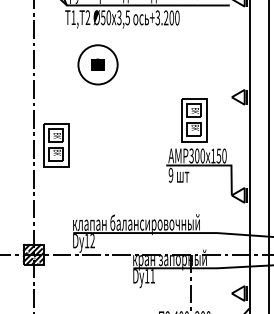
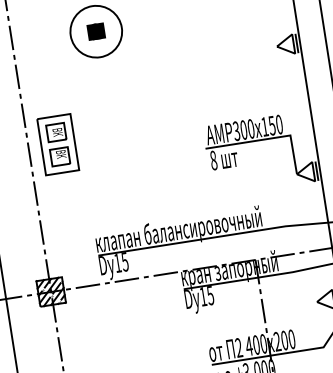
part: (194, 120) -> (233, 84), removed
text: (170, 175) -> (213, 160), 9 -> 8
text: (92, 241) -> (125, 262), 12 -> 15
text: (152, 276) -> (210, 296), 11 -> 15

